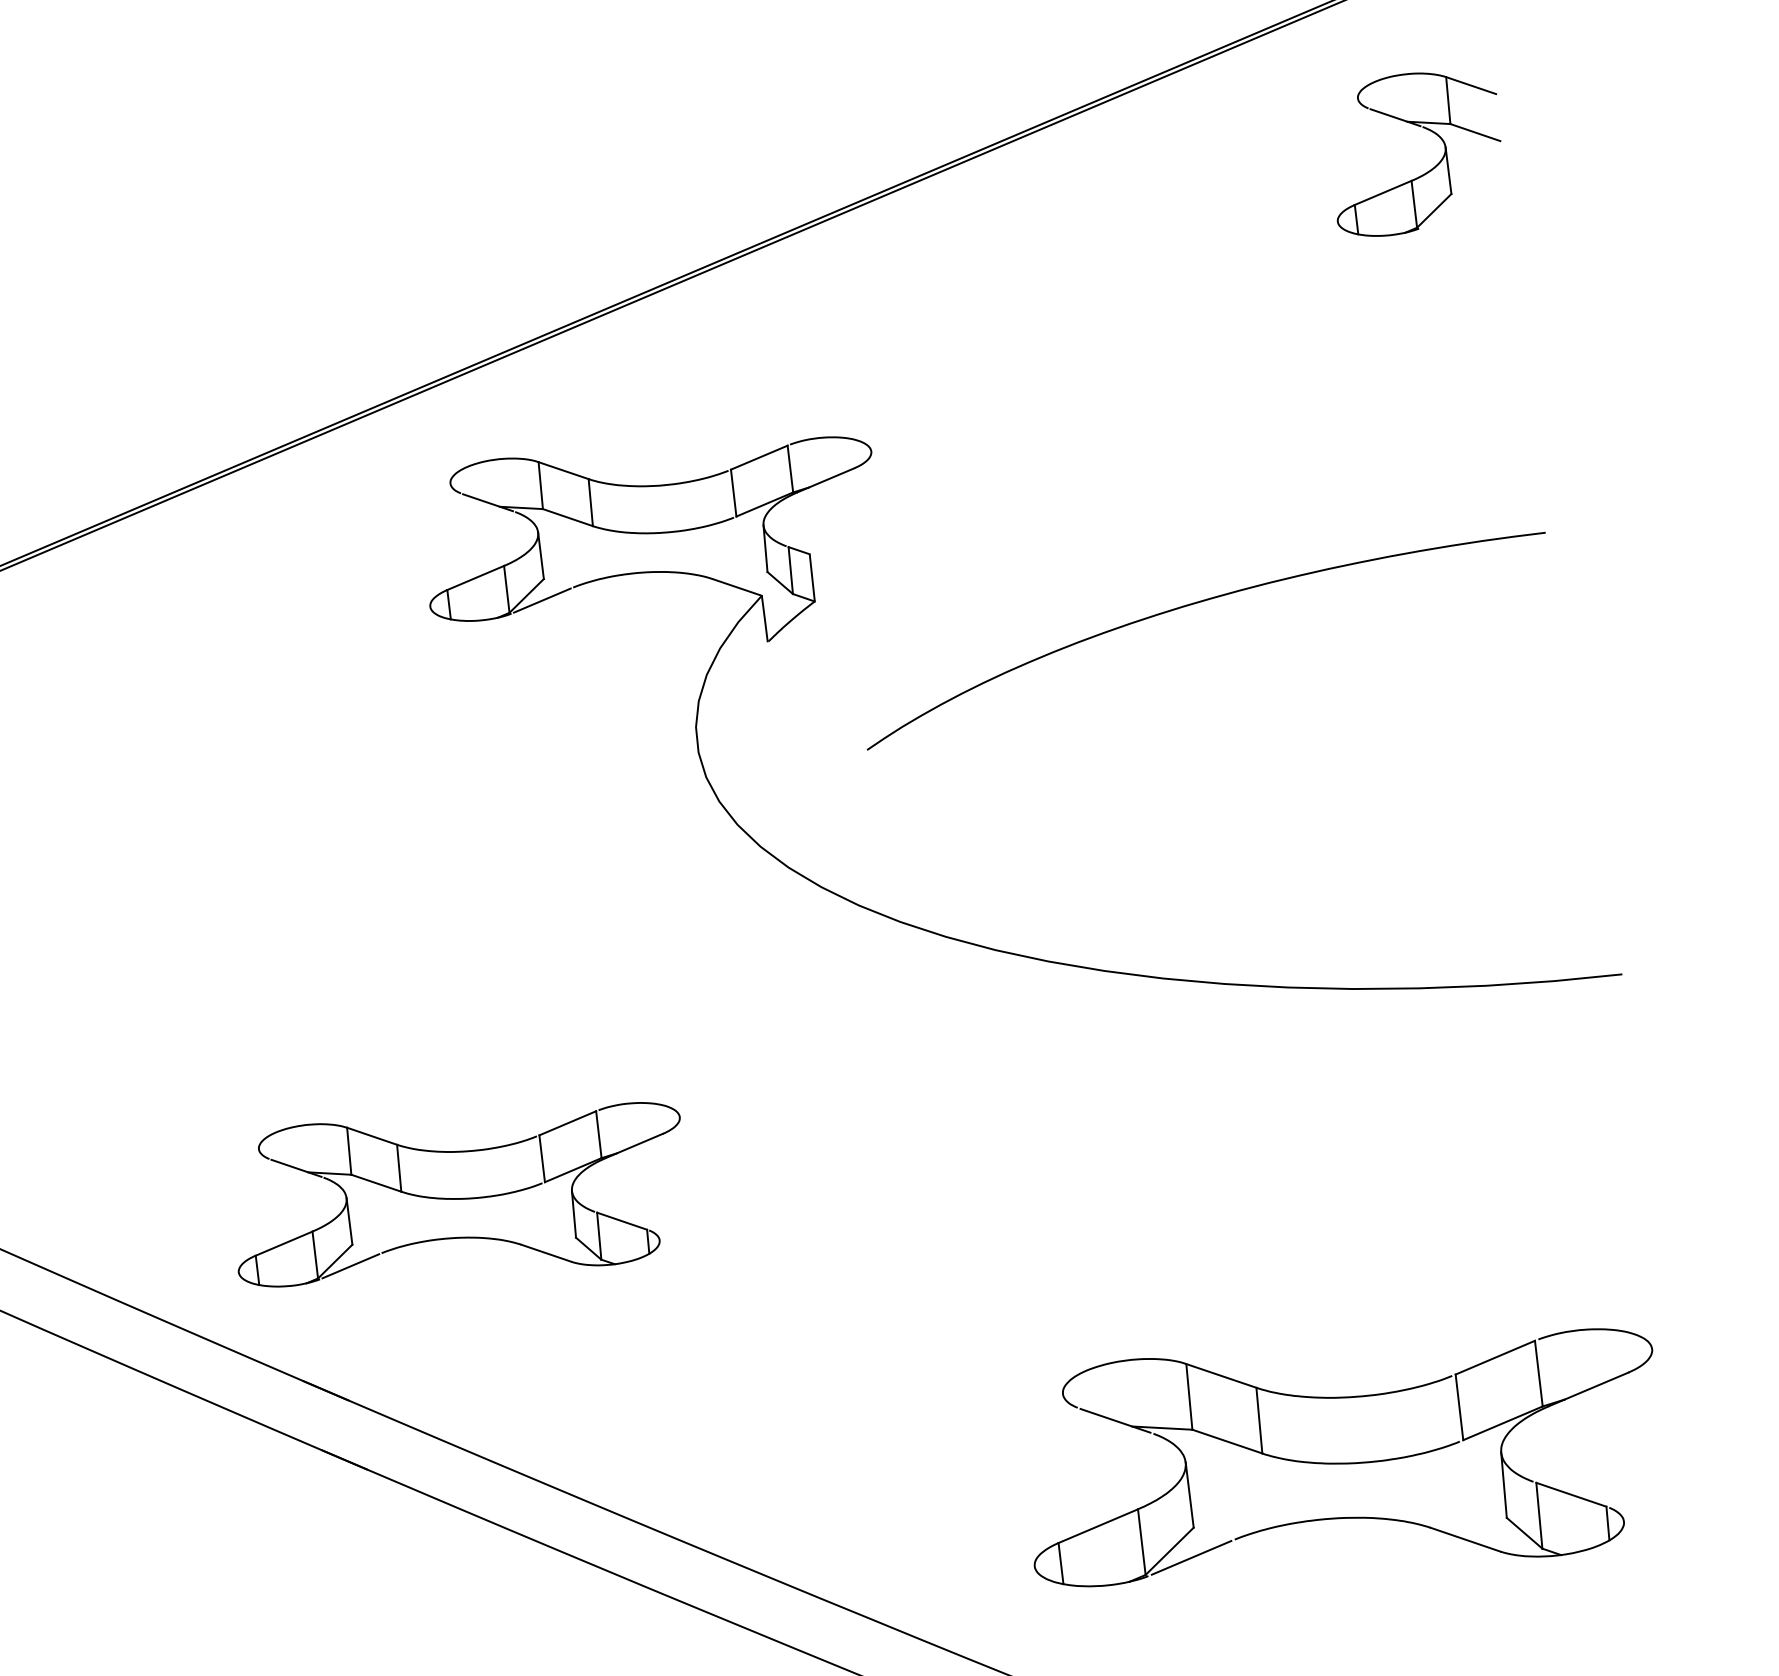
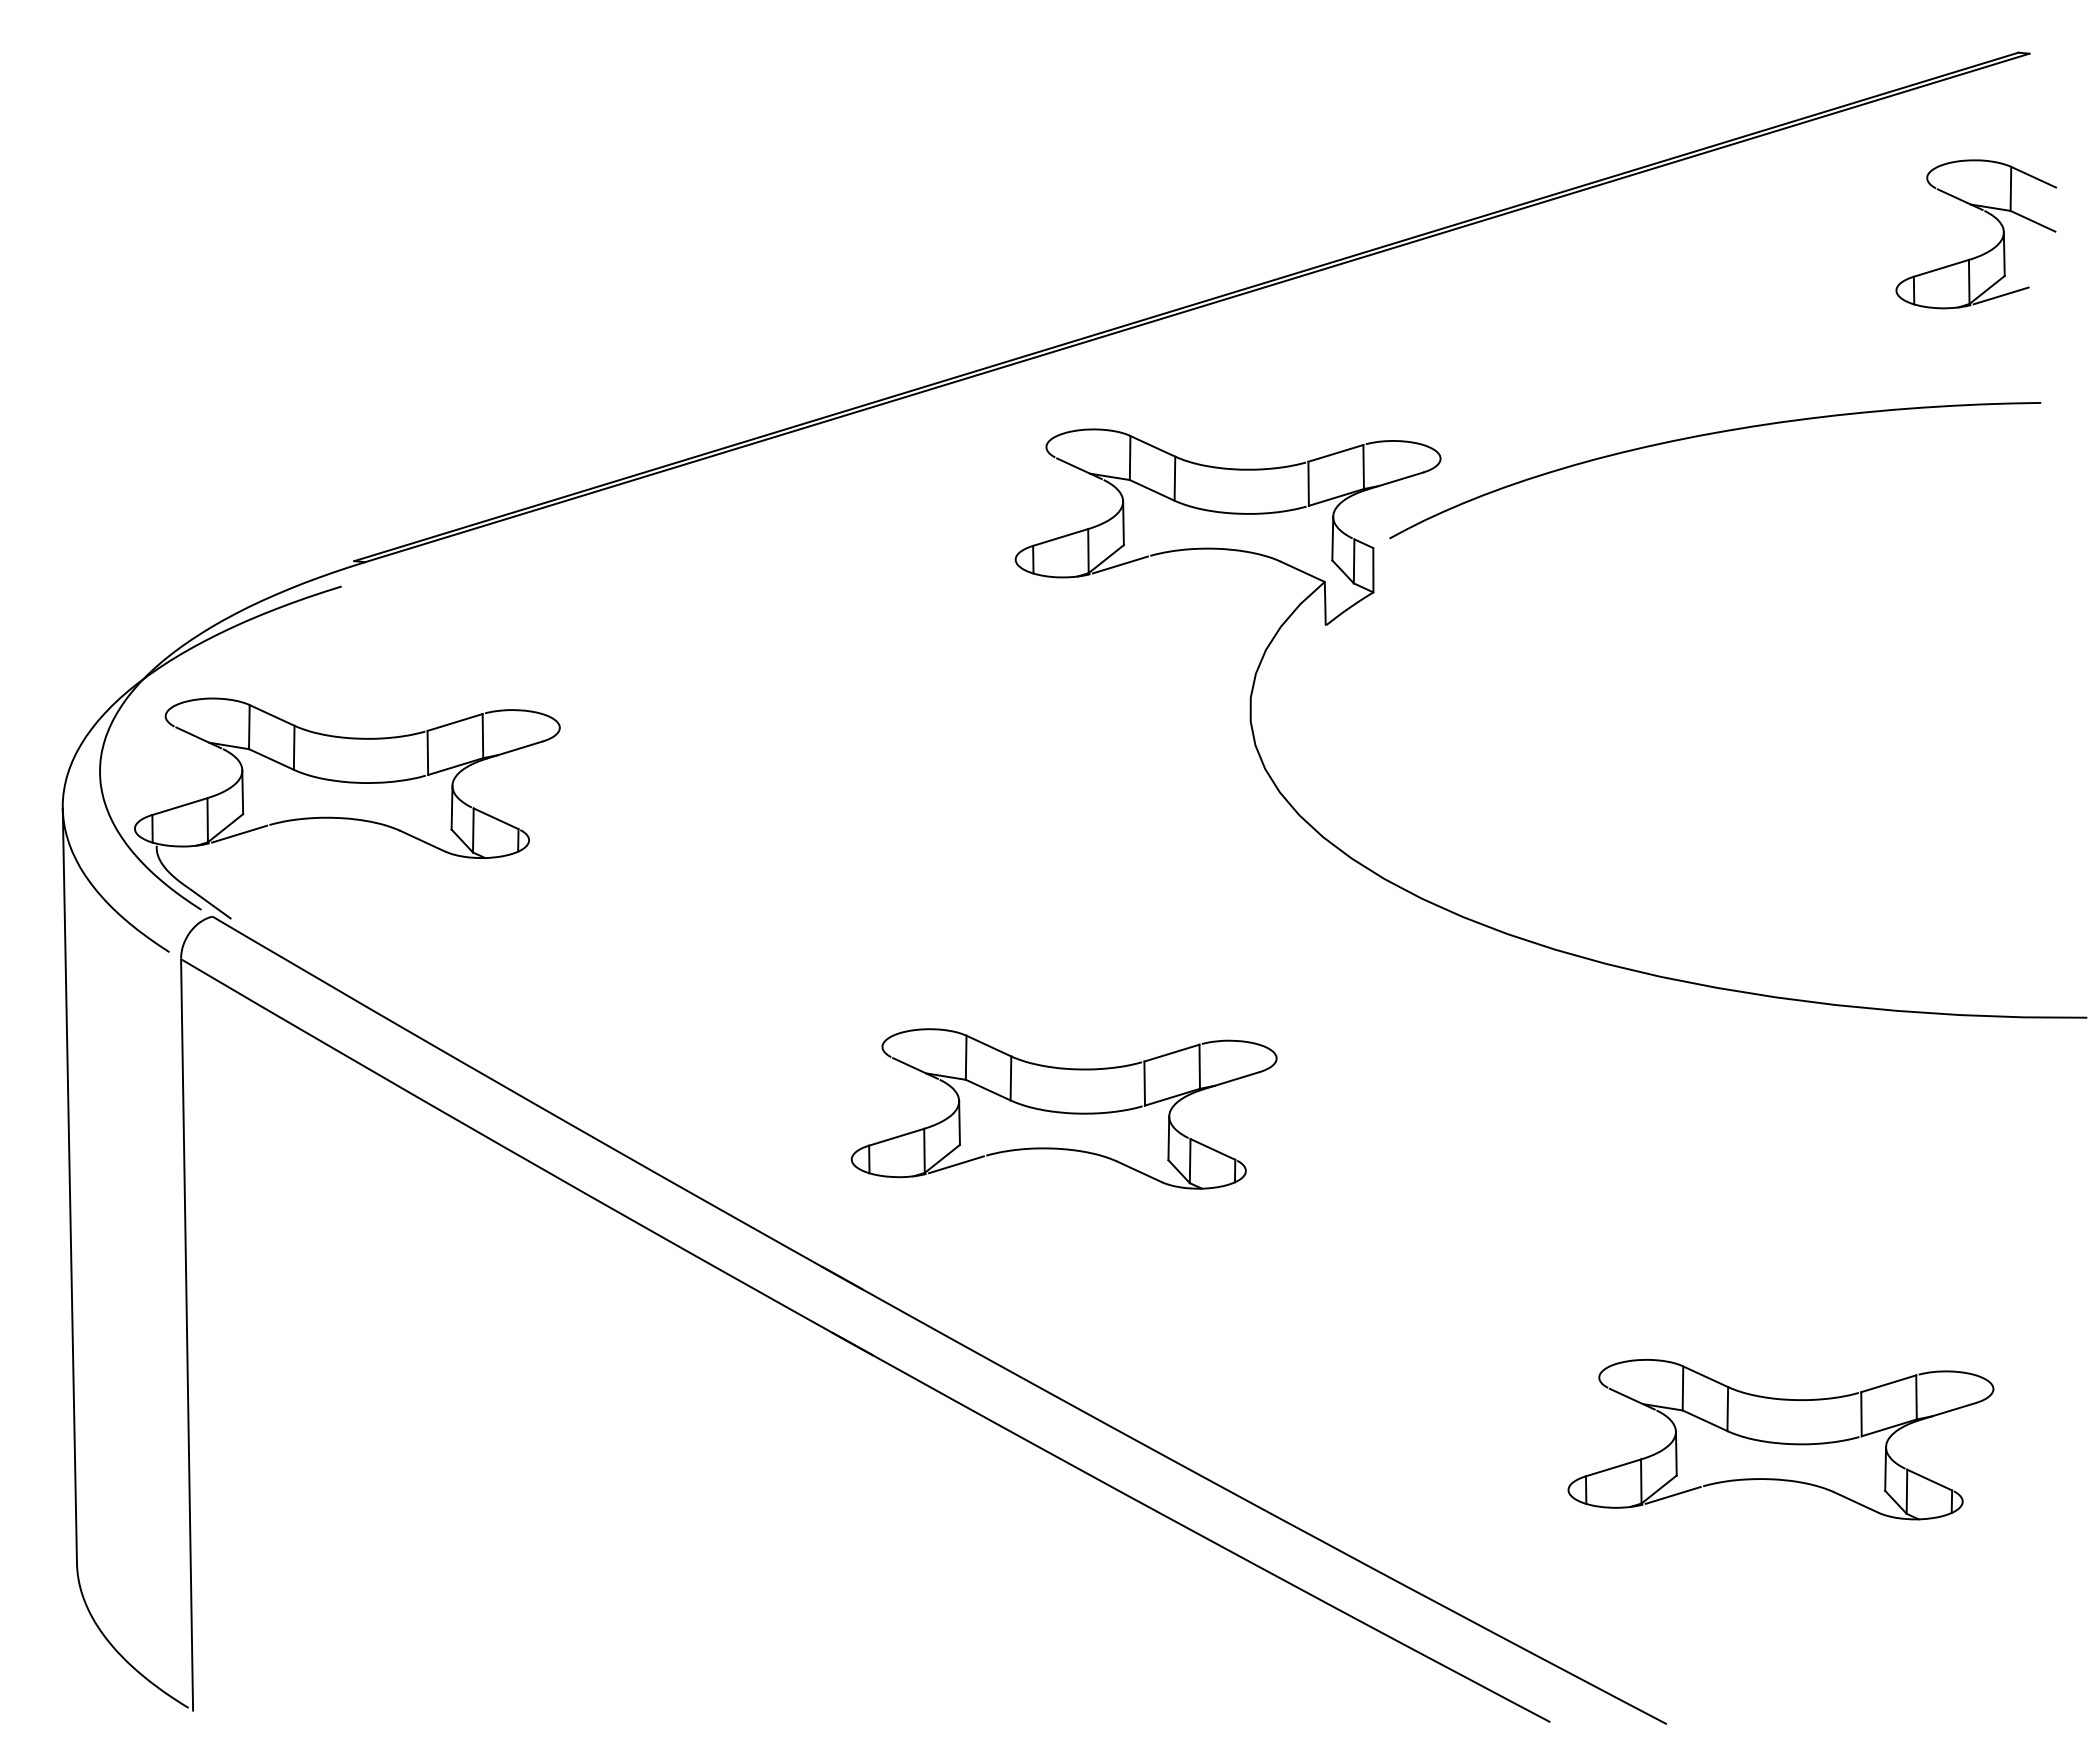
line: (1449, 215) -> (2000, 295), added
curve: (1195, 604) -> (1708, 435), moved
part: (458, 1194) -> (1063, 1108), moved
part: (1342, 1457) -> (1780, 1439), size x0.71

